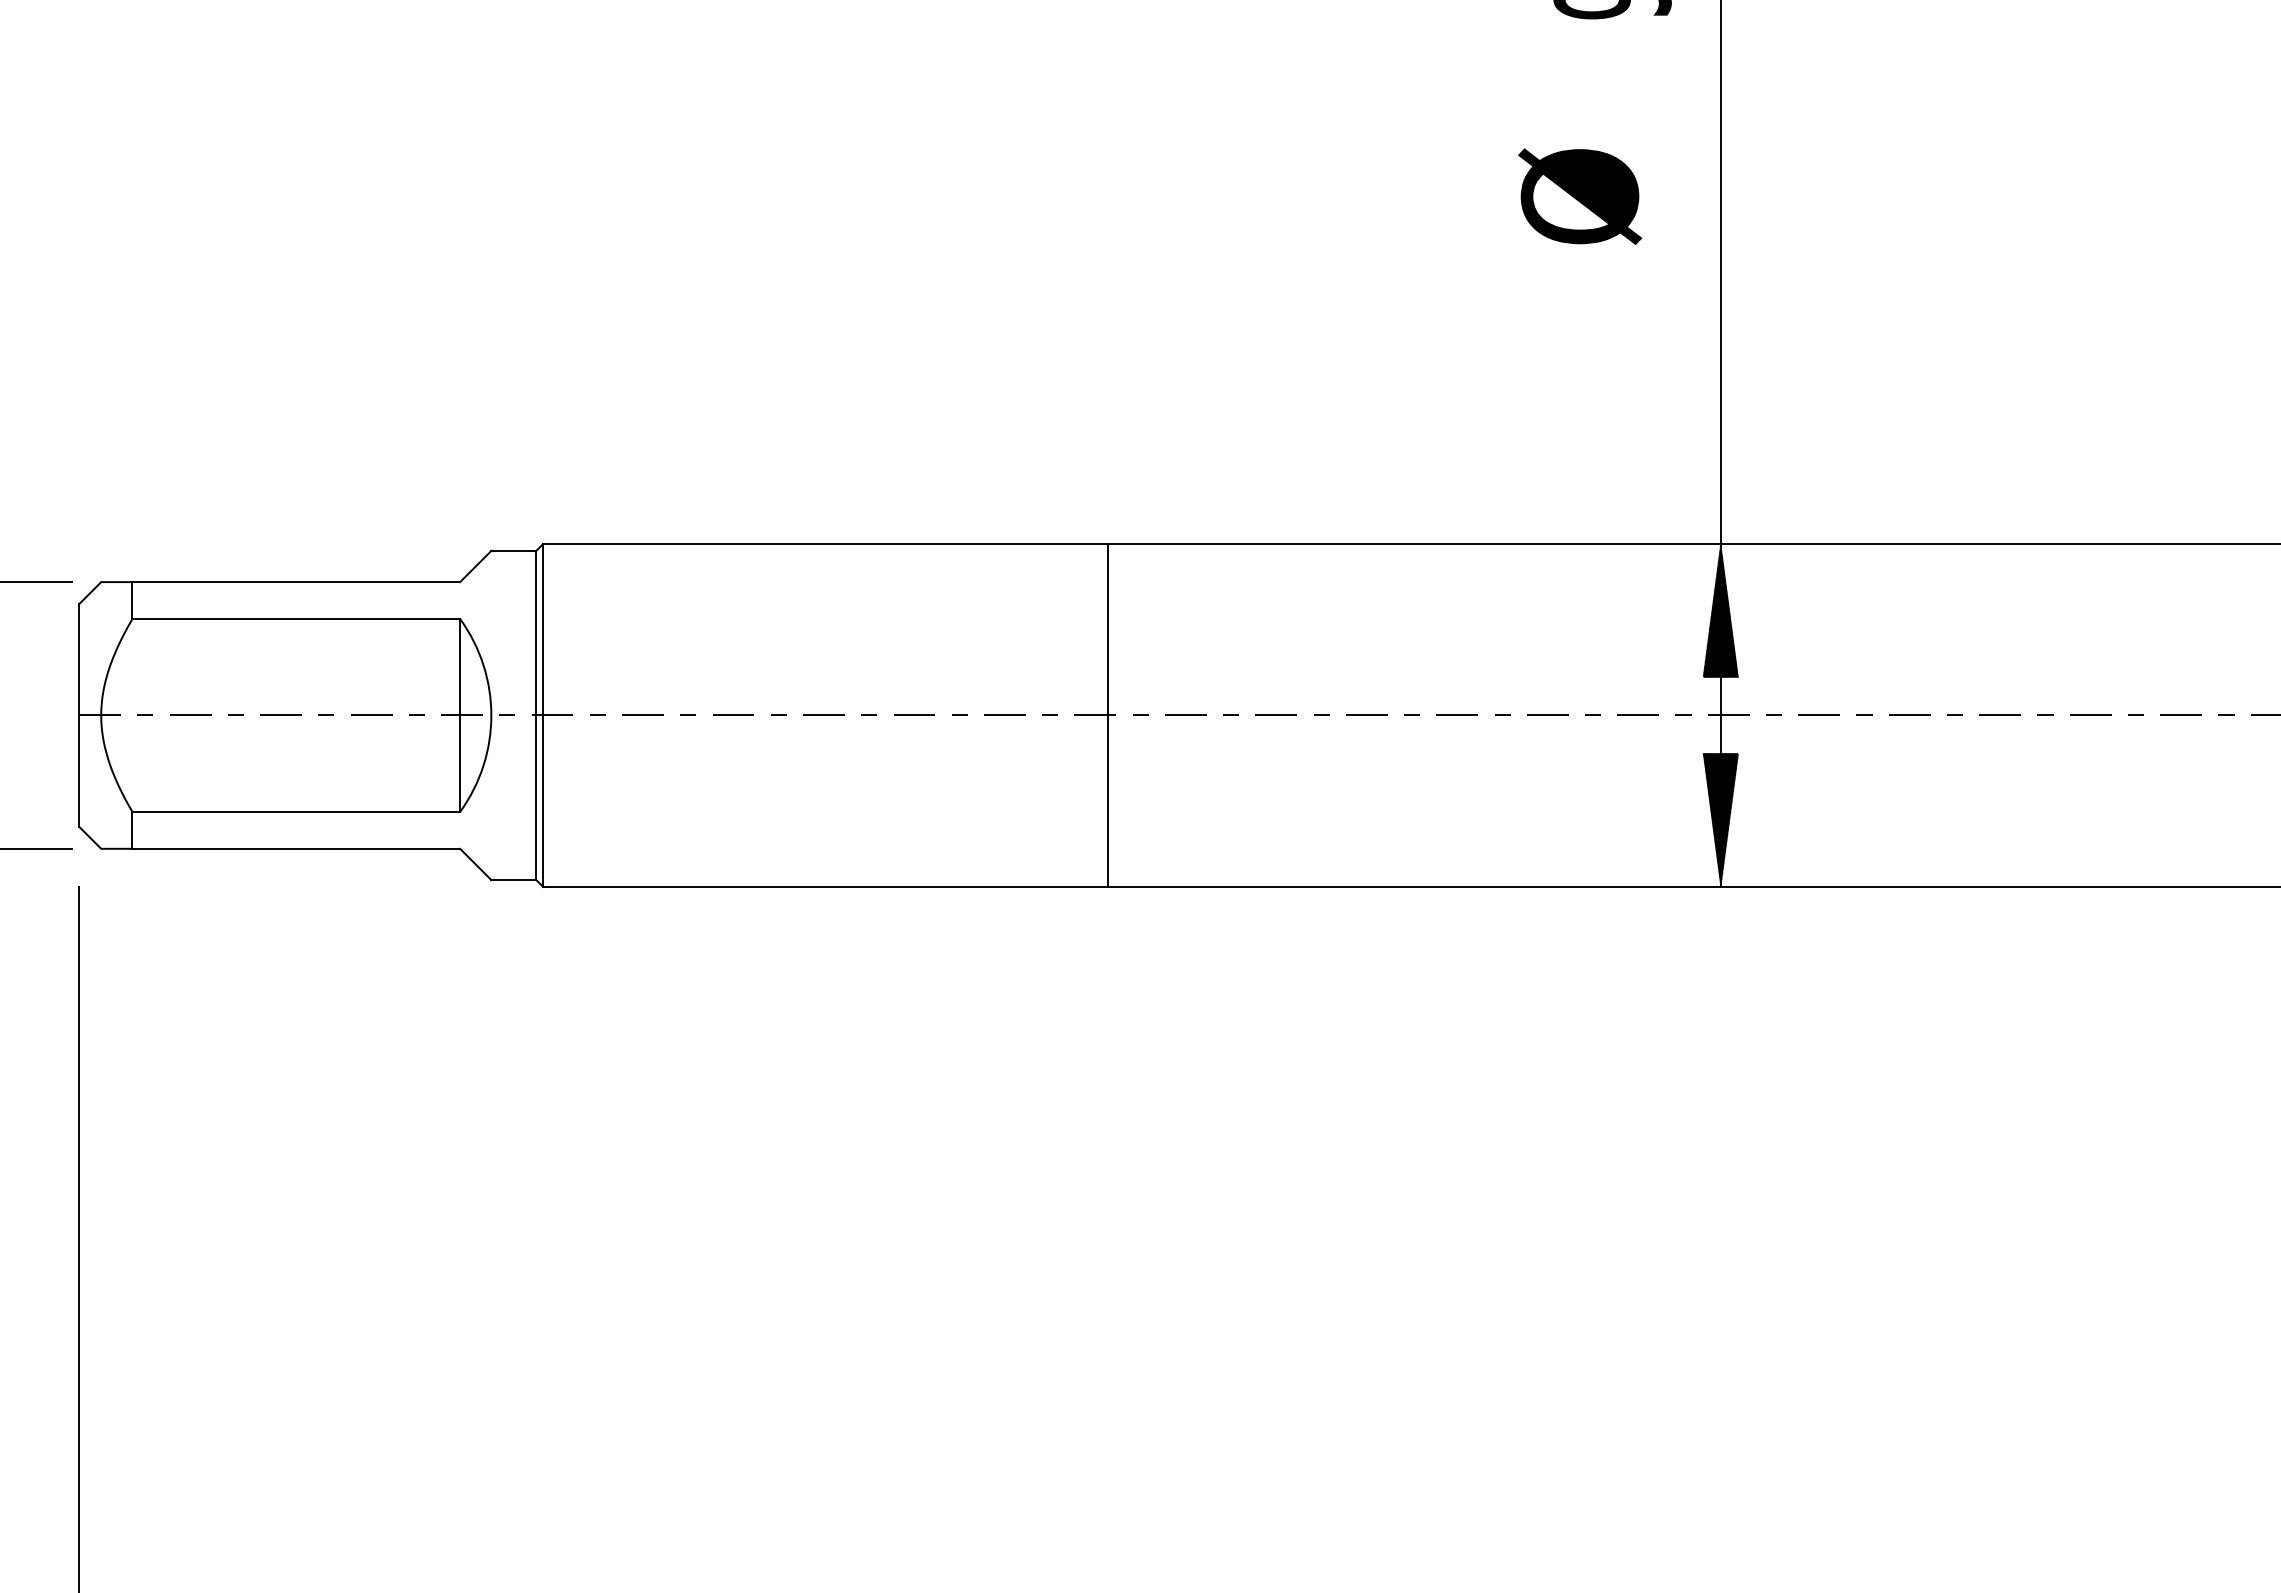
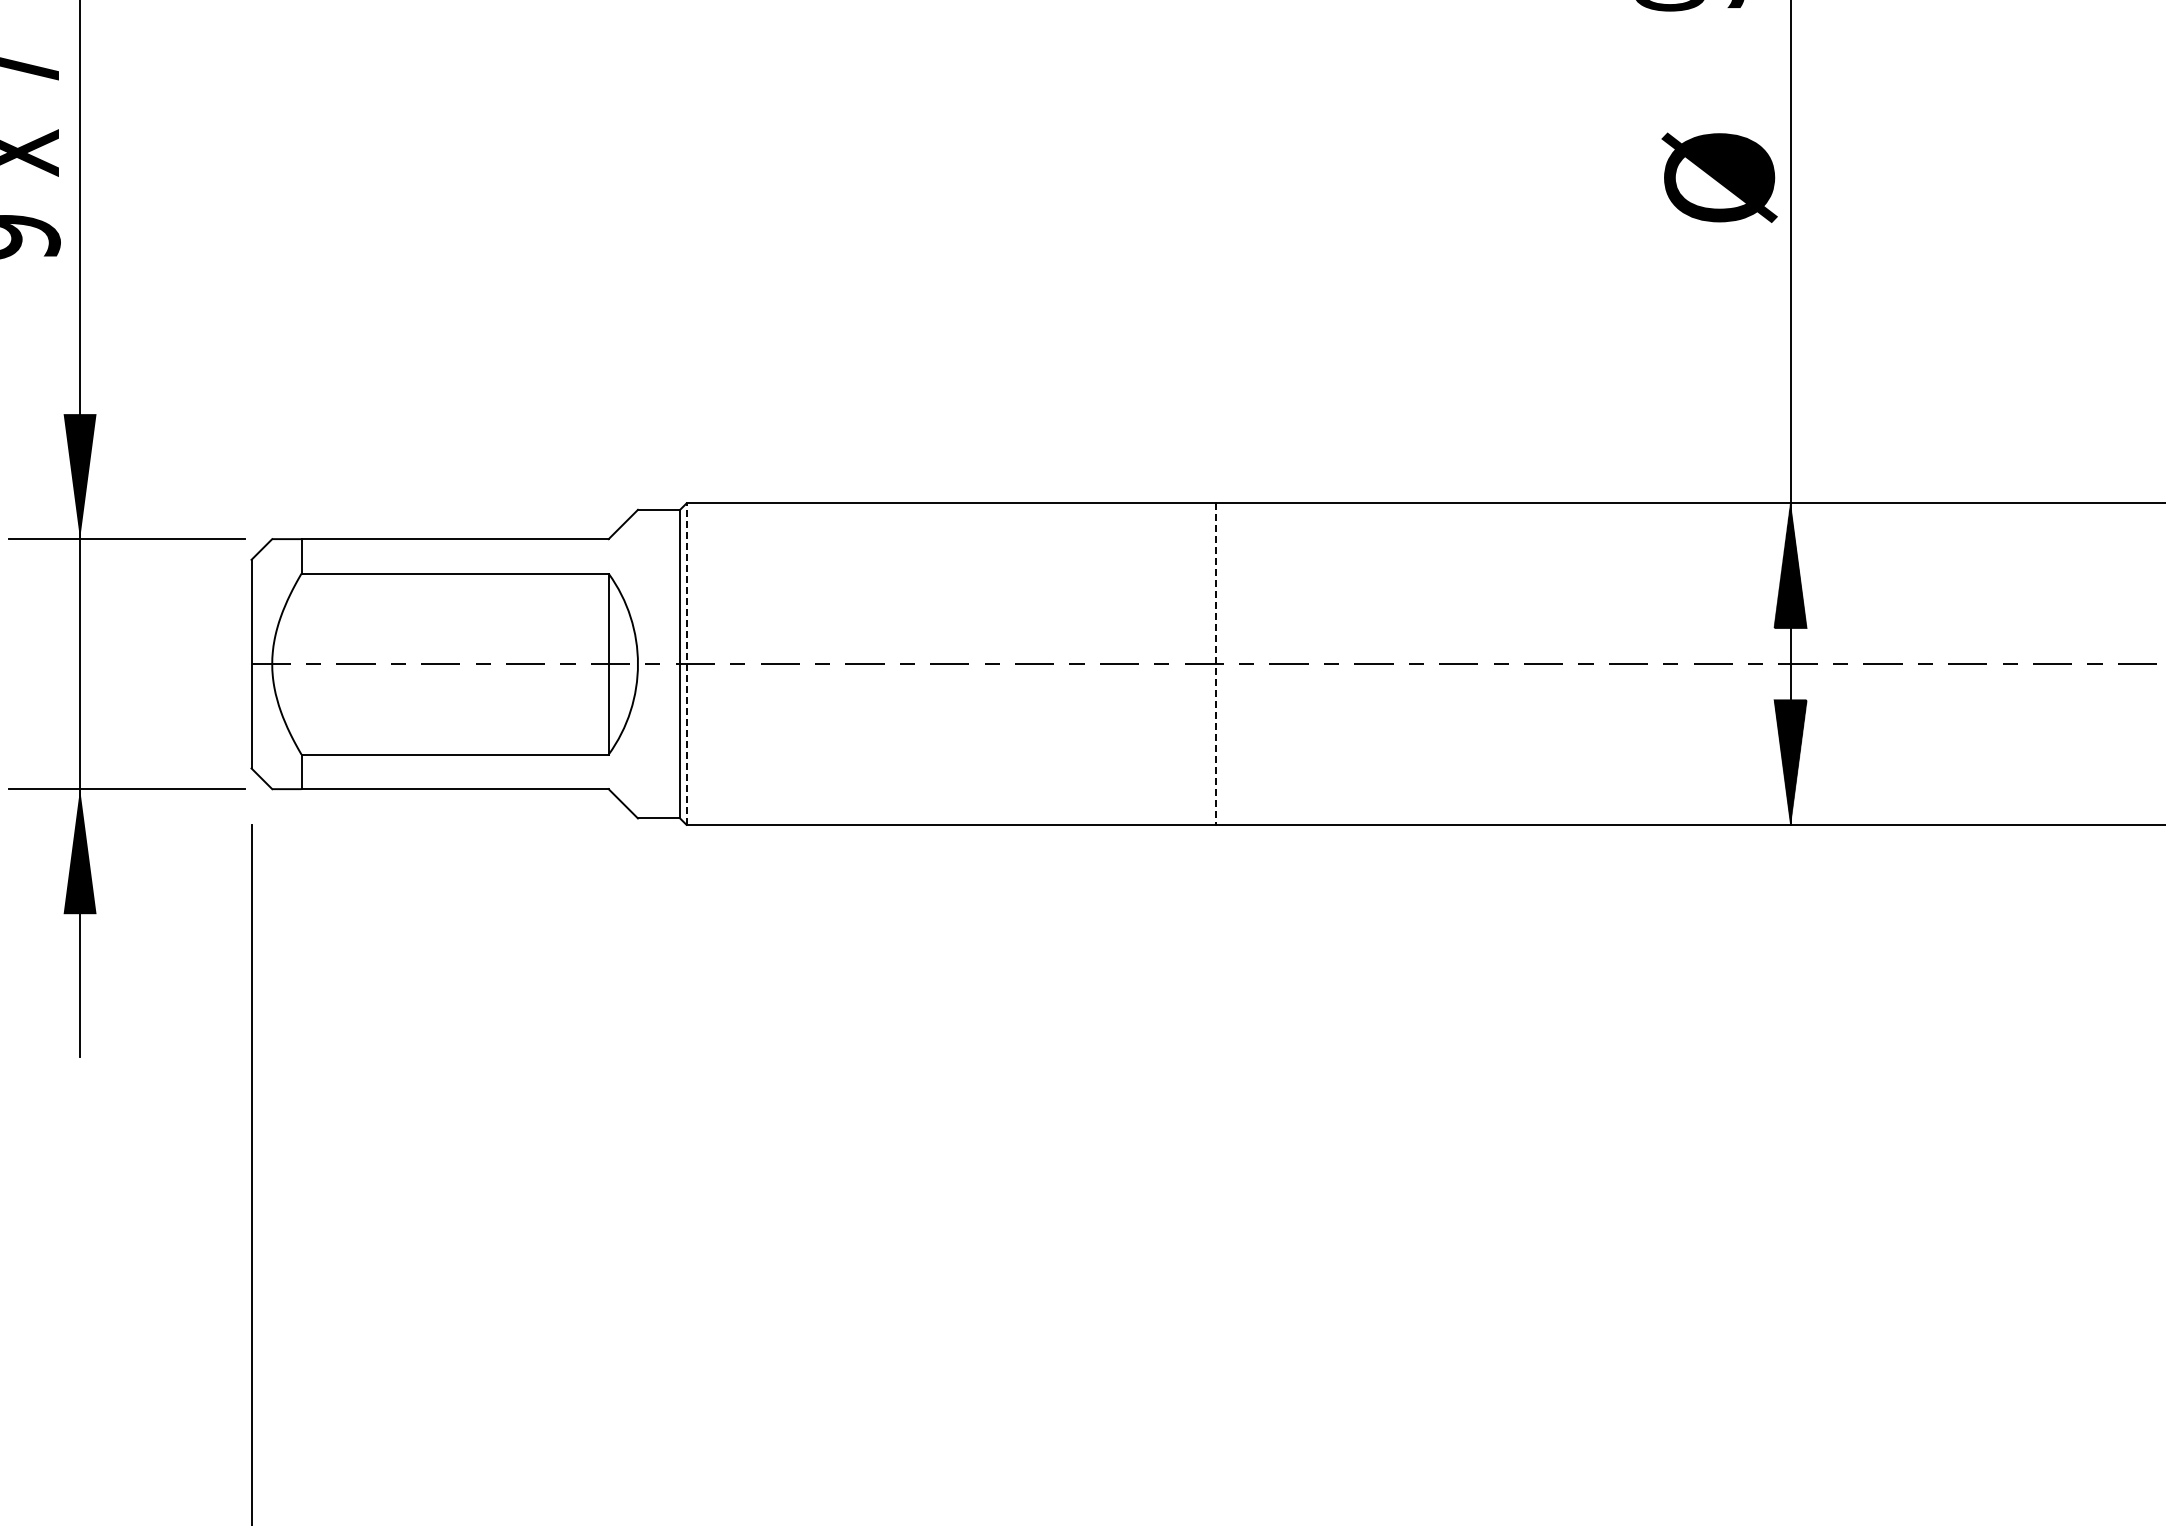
text: (1579, 196) -> (1719, 177), moved
line: (543, 715) -> (686, 664), solid -> dashed
line: (1107, 715) -> (1215, 664), solid -> dashed

